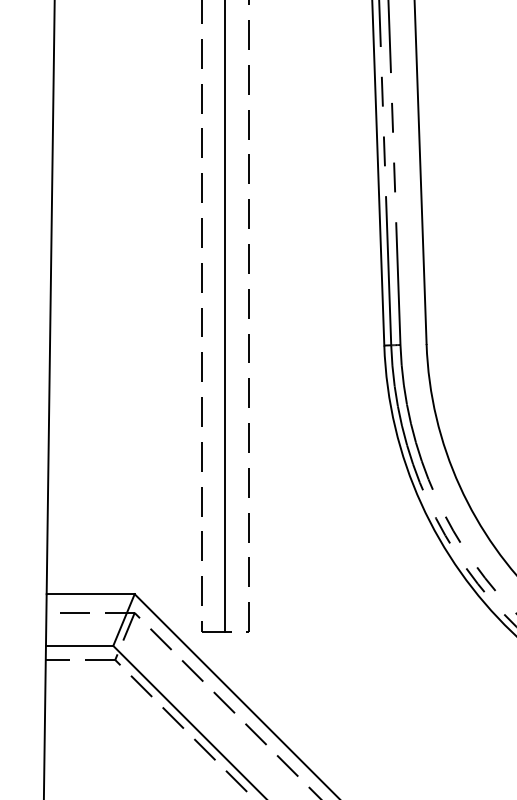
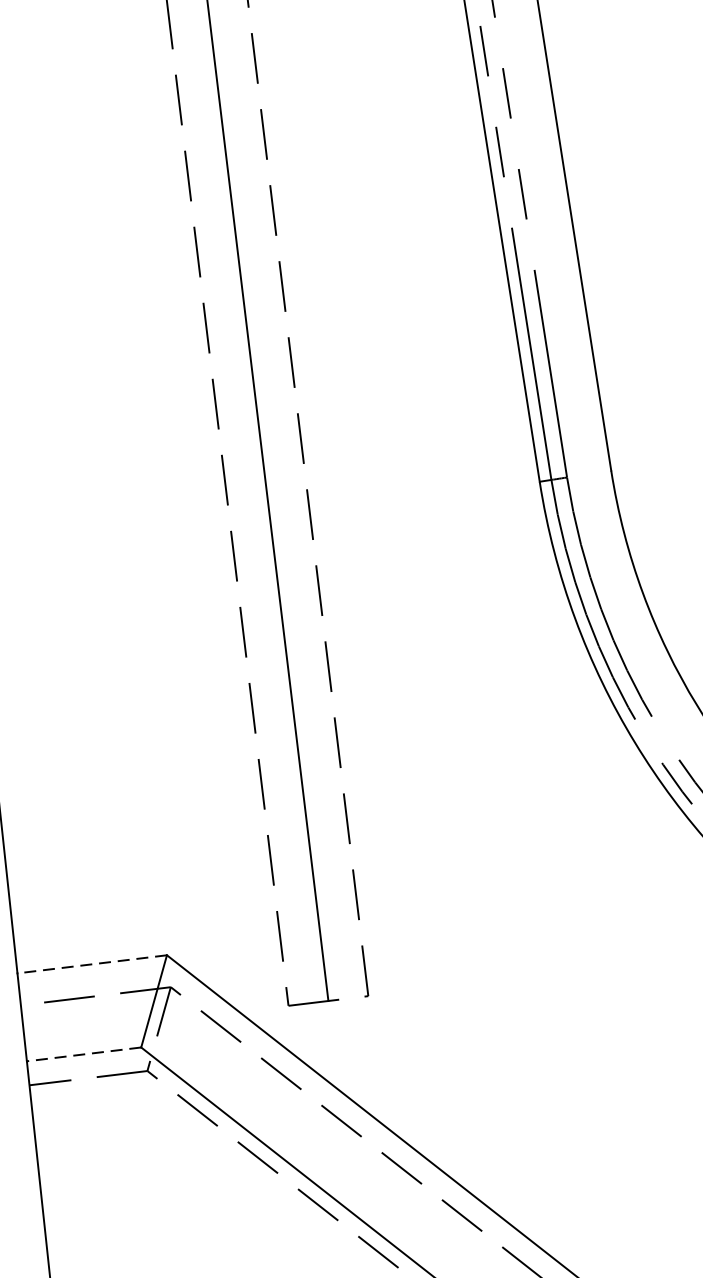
line: (90, 594) -> (91, 964), solid -> dashed
line: (79, 645) -> (83, 1053), solid -> dashed

